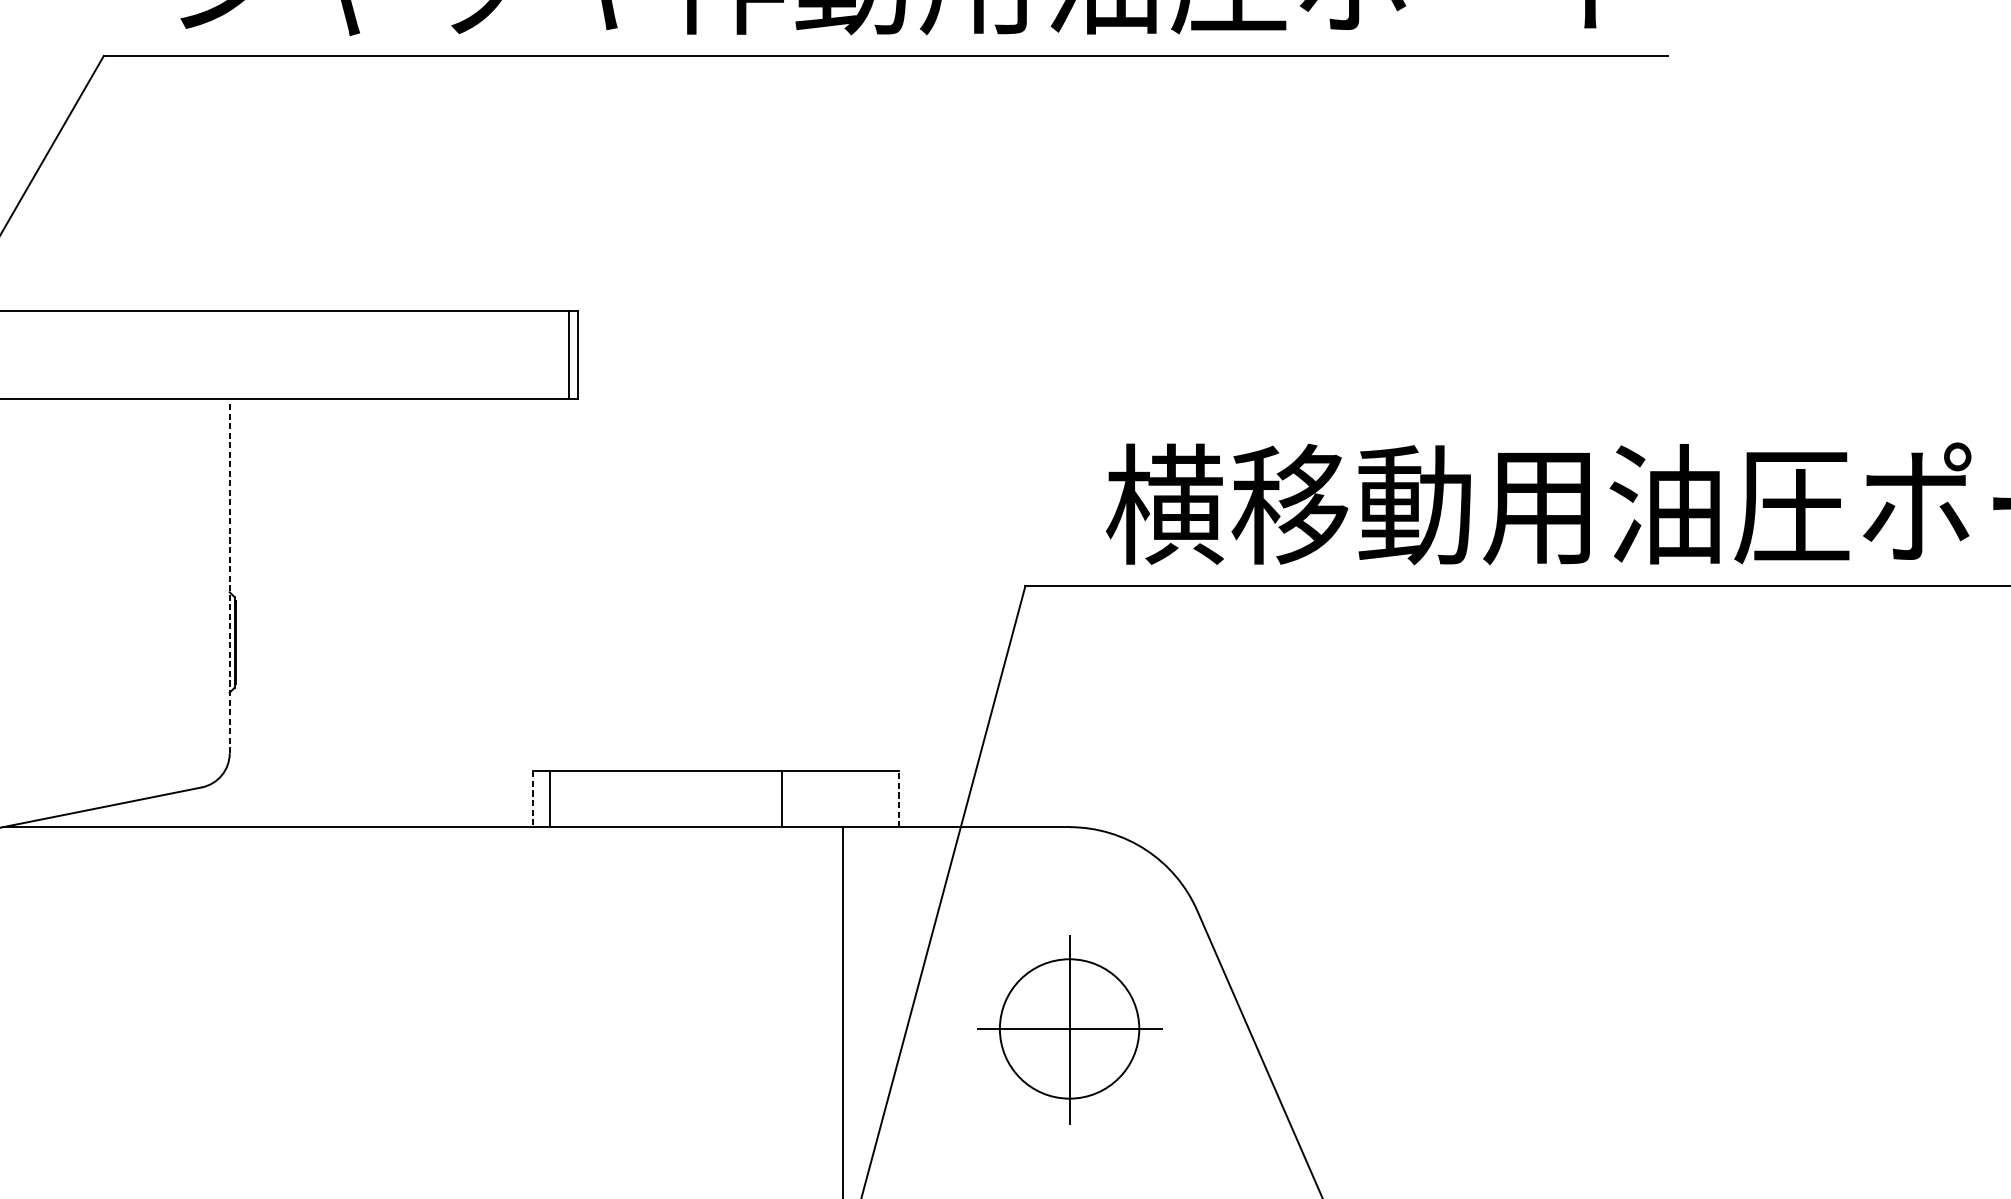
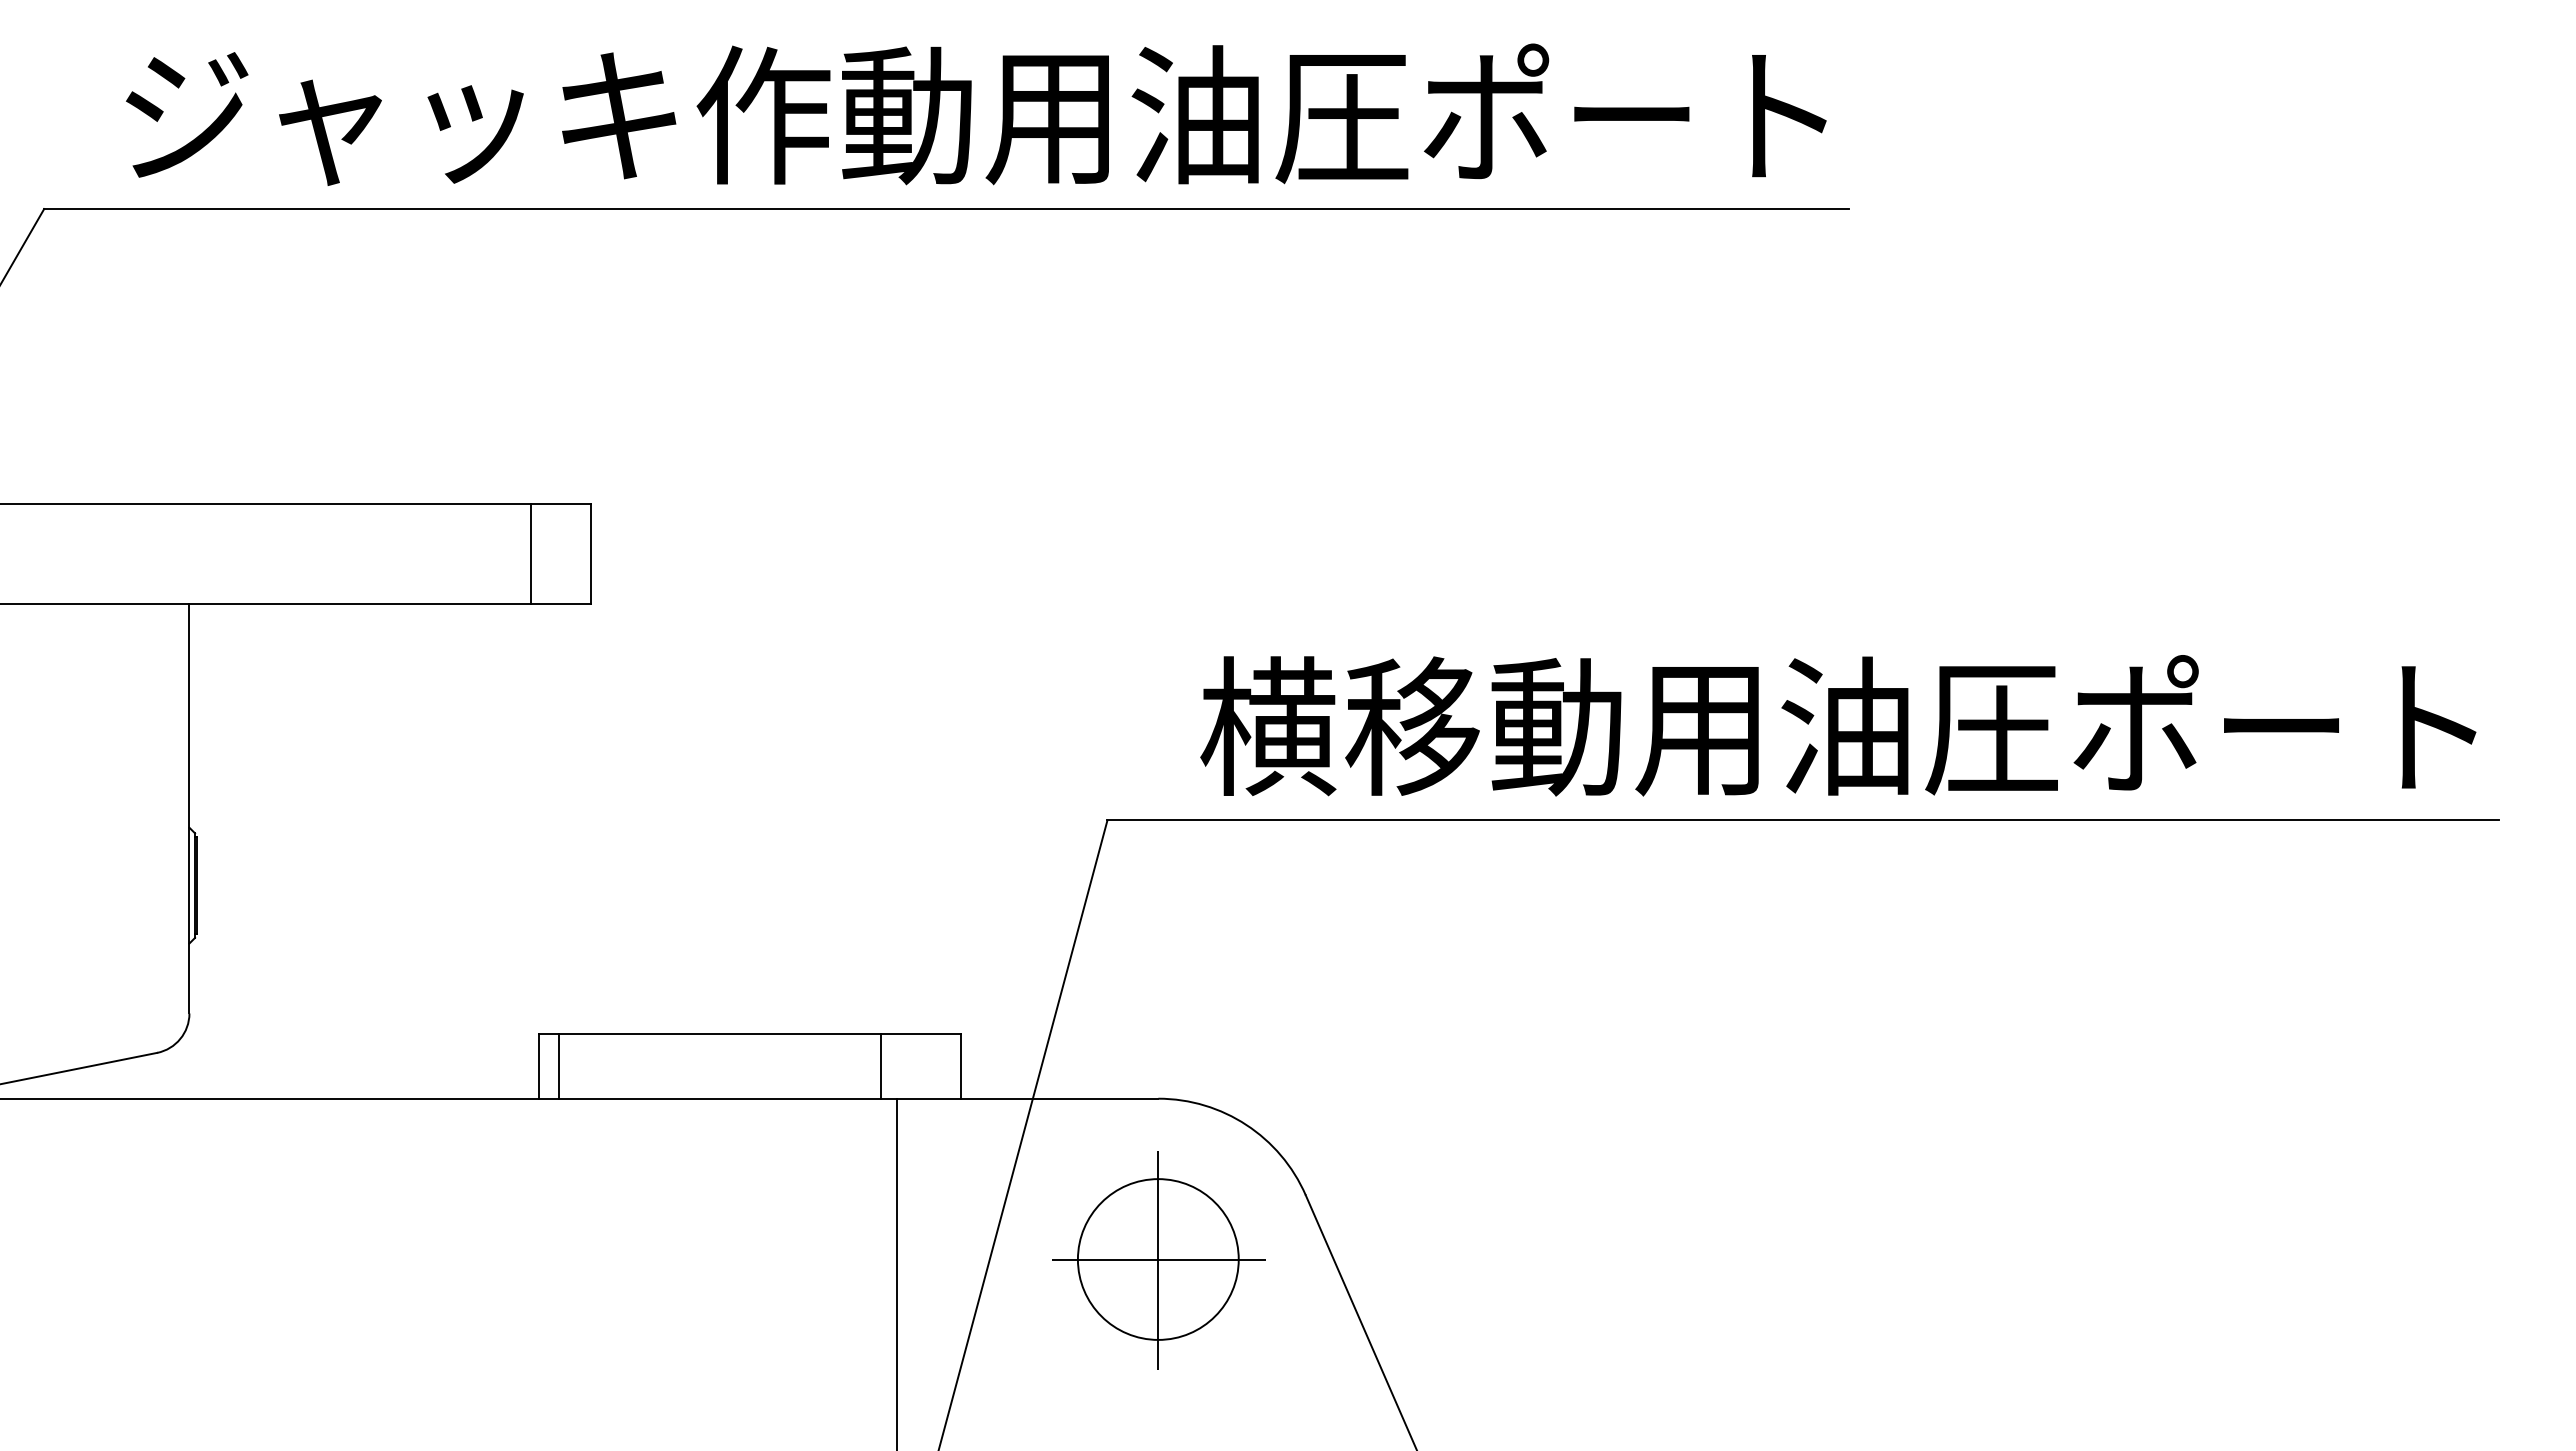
line: (569, 354) -> (531, 553), moved
line: (229, 575) -> (189, 808), dashed -> solid
line: (781, 799) -> (880, 1066), moved
line: (898, 799) -> (961, 1066), dashed -> solid
line: (533, 800) -> (539, 1067), dashed -> solid
part: (1069, 1029) -> (1158, 1260), moved

